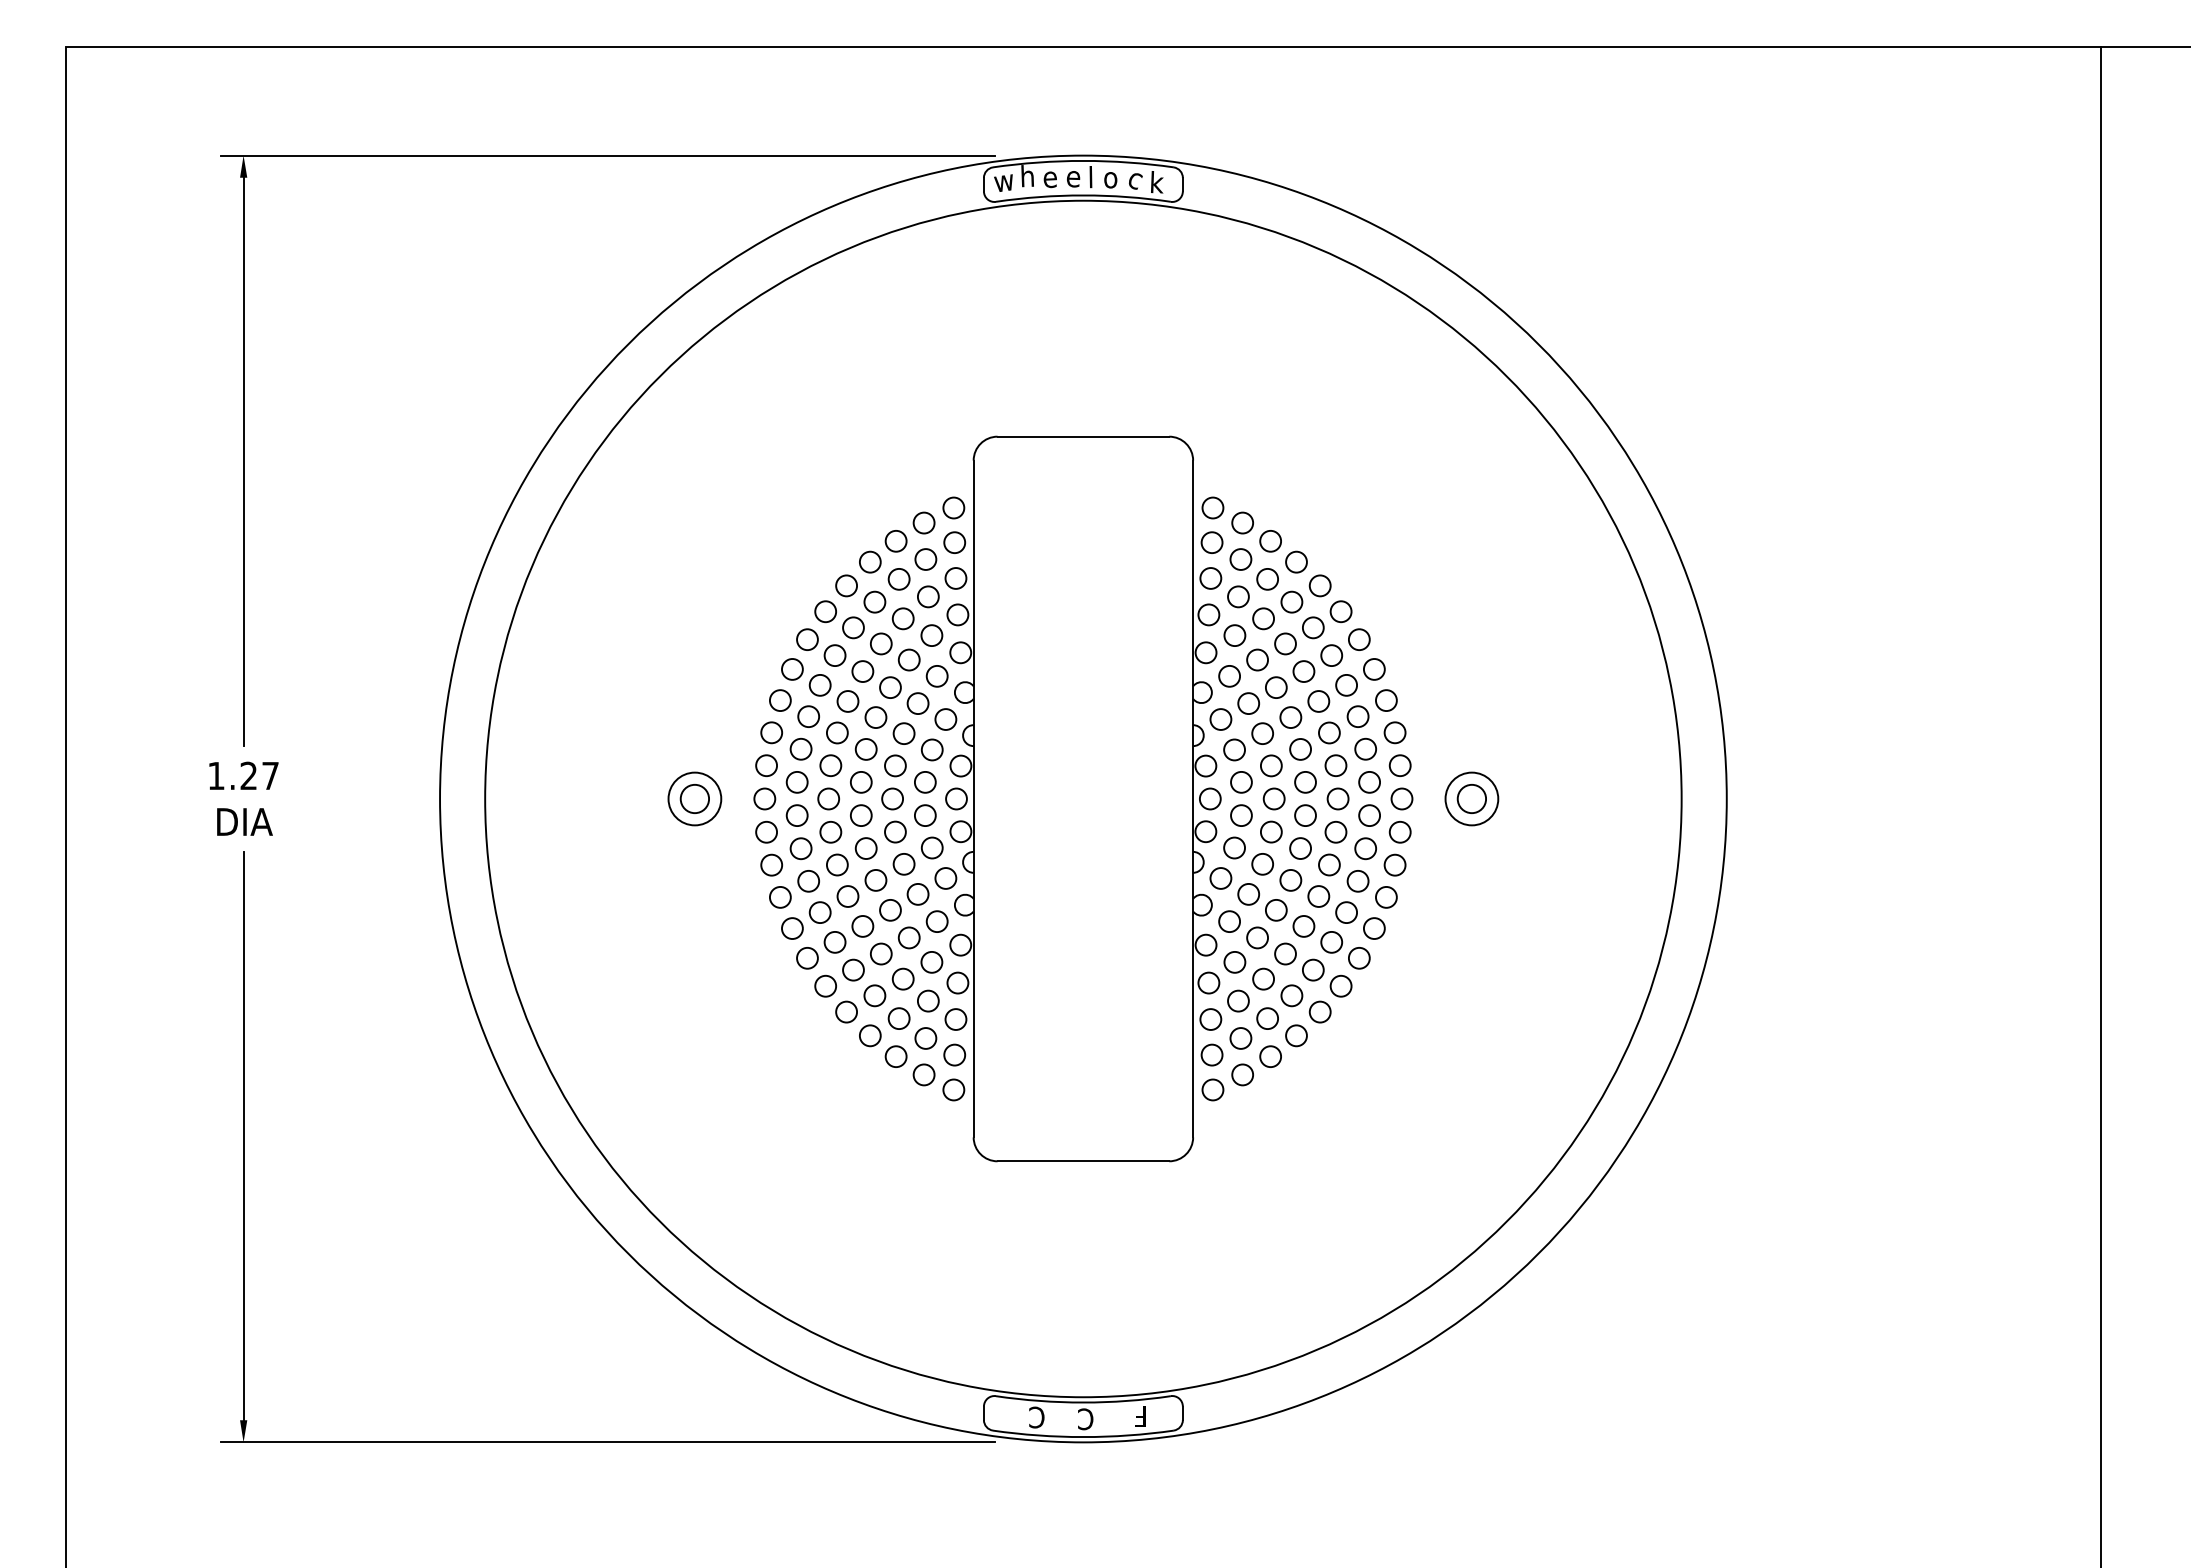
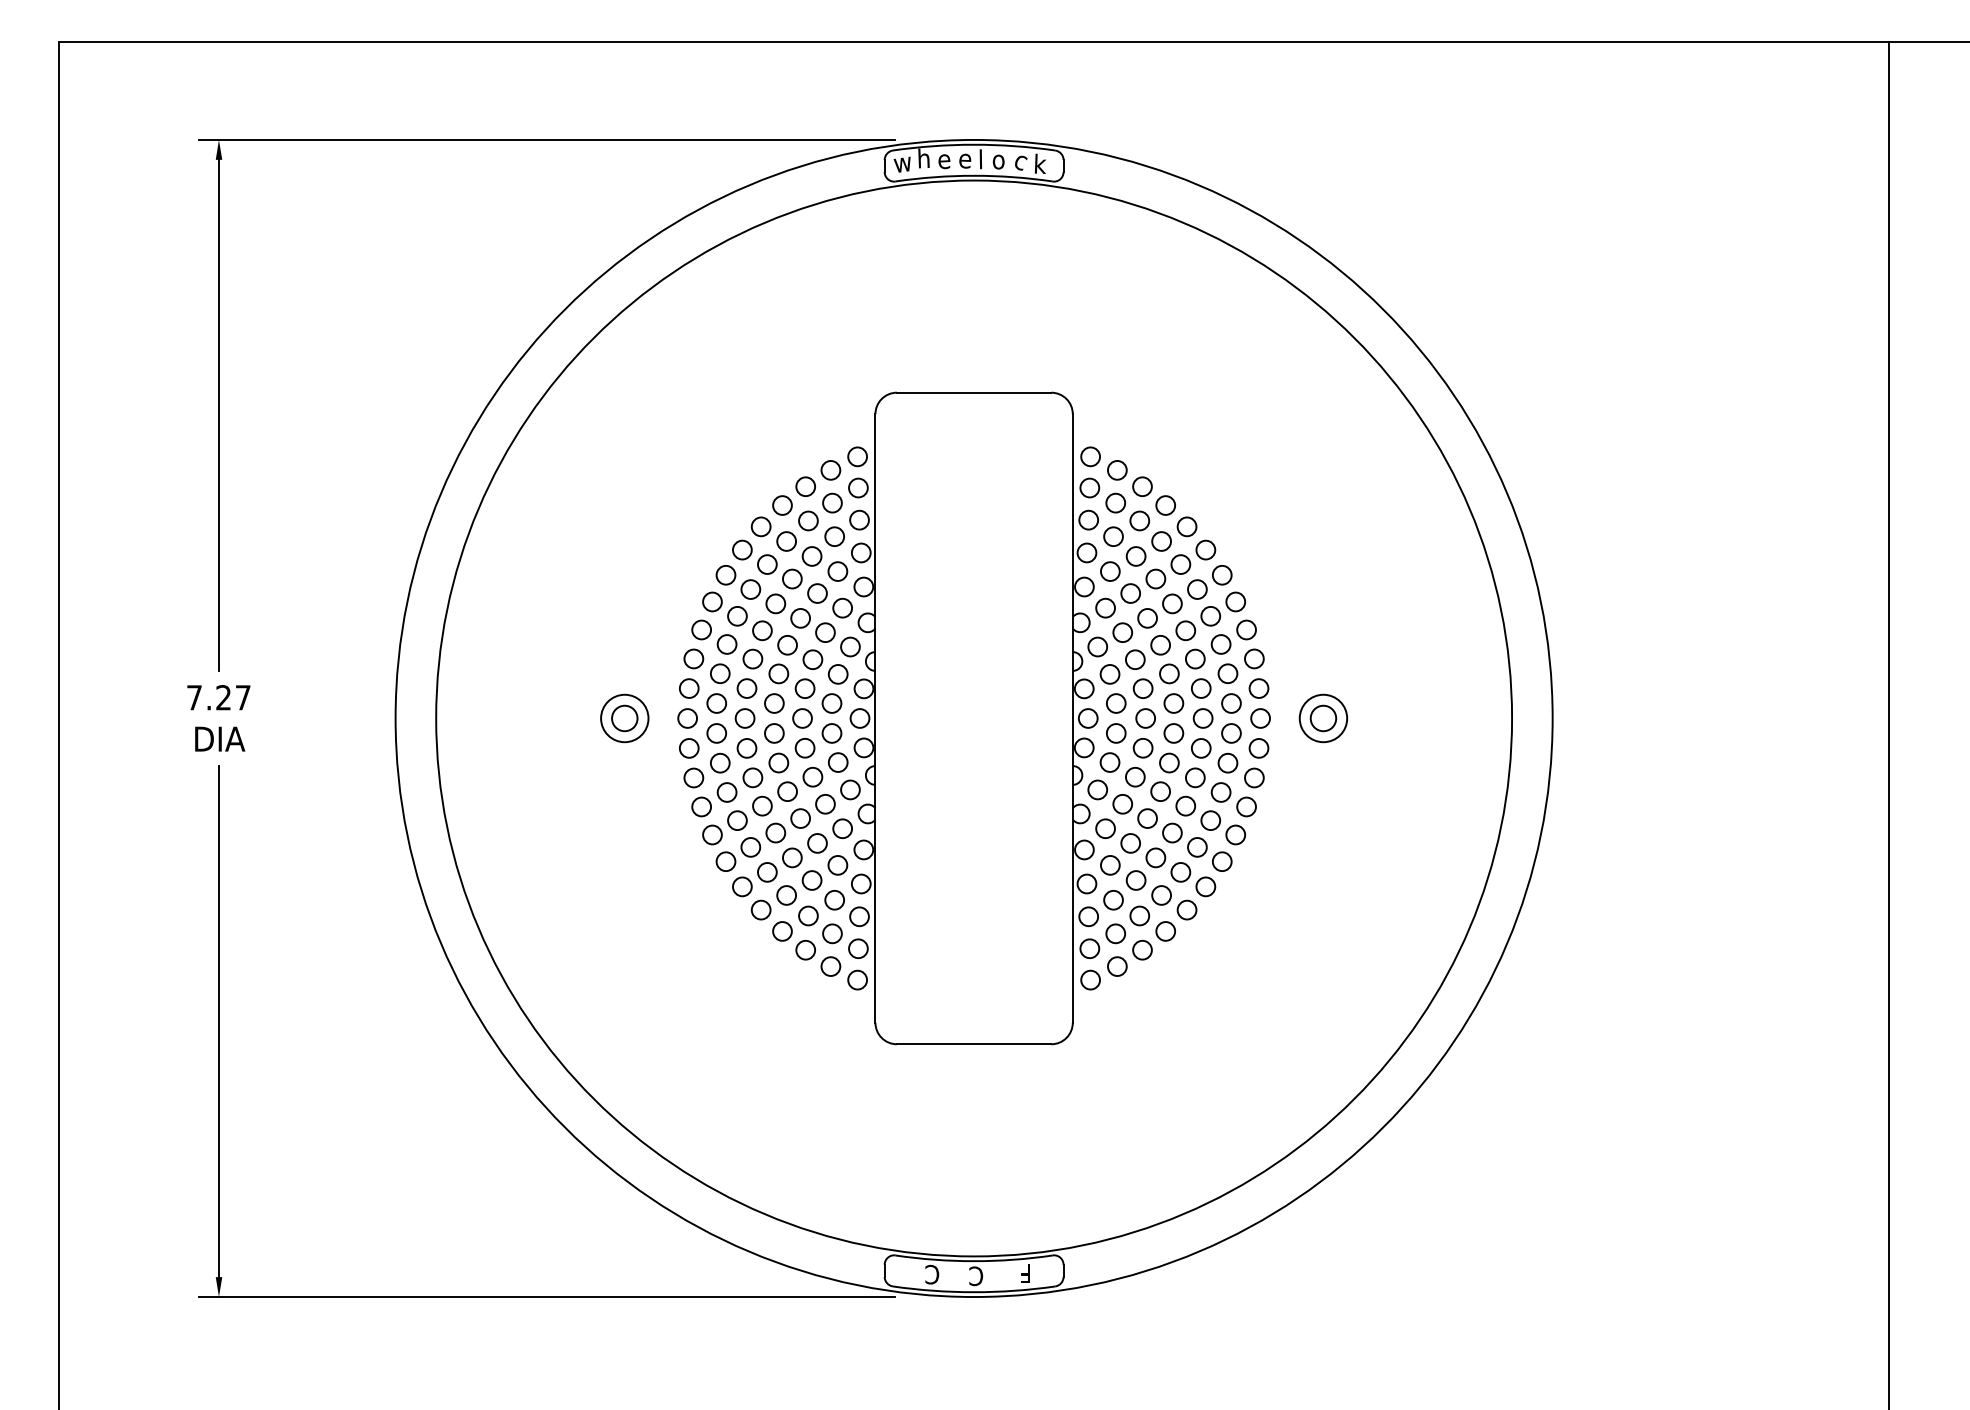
text: (216, 775) -> (194, 697), 1.27 -> 7.27

